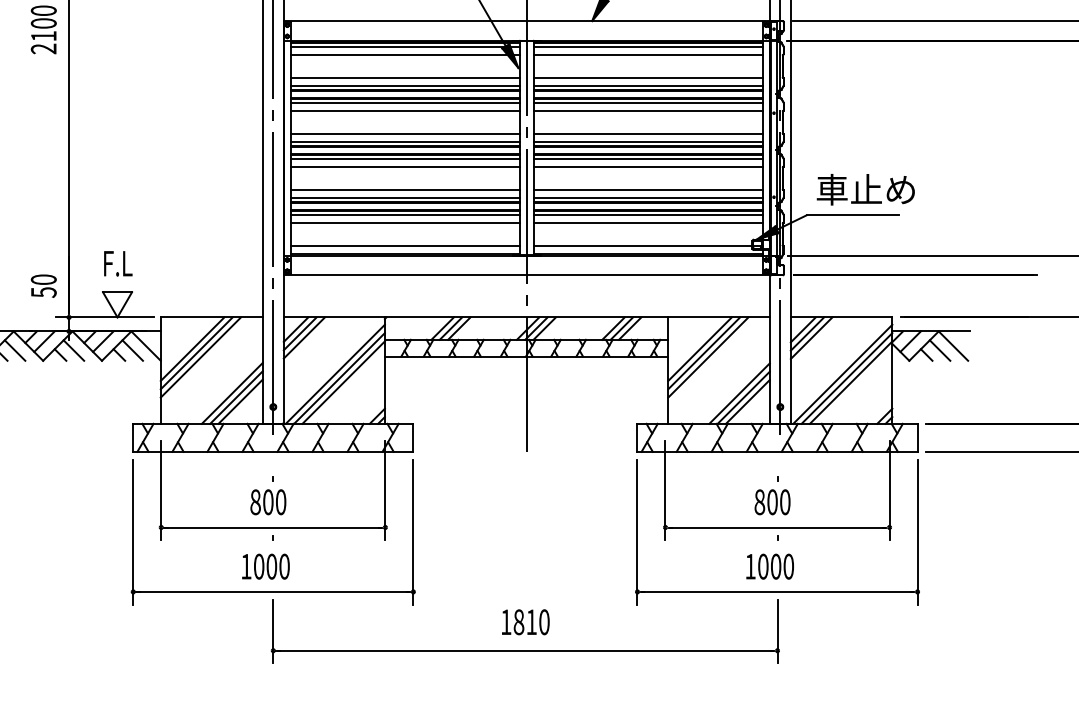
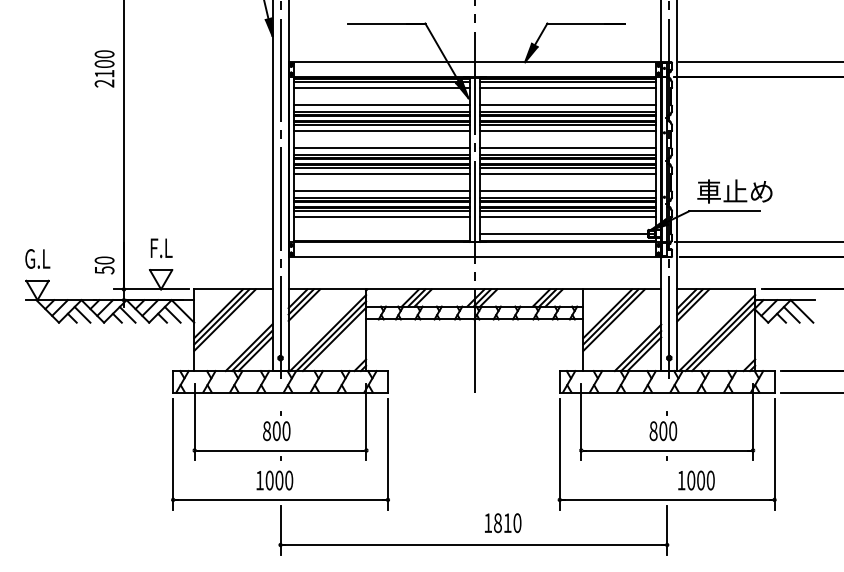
line: (404, 245) -> (381, 234), removed
text: (770, 566) -> (696, 480), moved
text: (526, 622) -> (503, 523), moved

